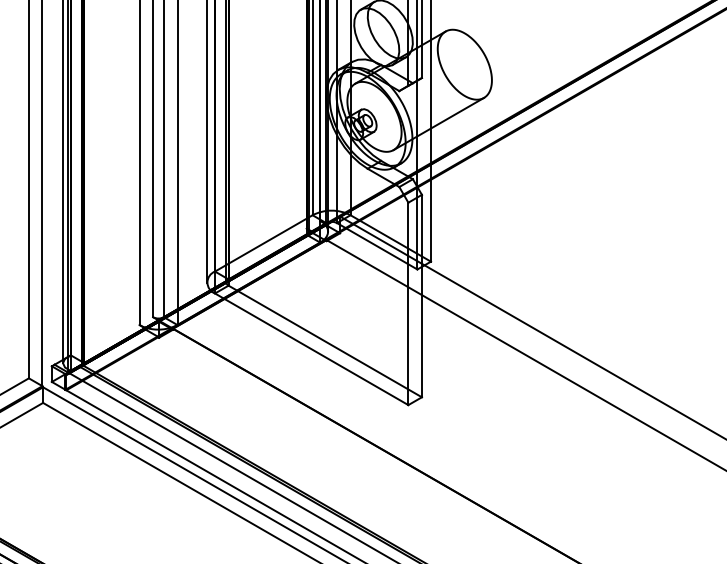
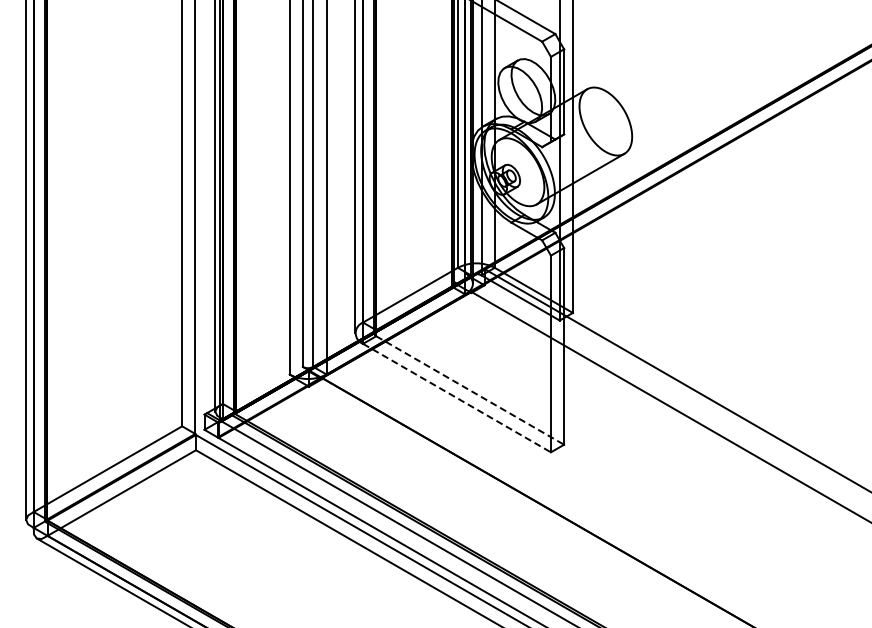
line: (325, 341) -> (470, 390), solid -> dashed
line: (312, 349) -> (457, 398), solid -> dashed

